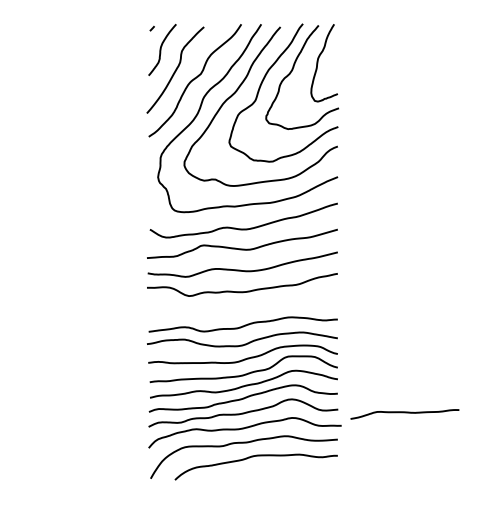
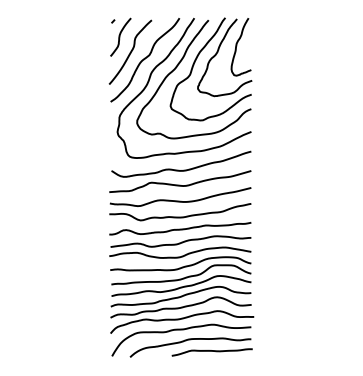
curve: (242, 306) -> (180, 228), added
curve: (403, 413) -> (211, 351), moved

